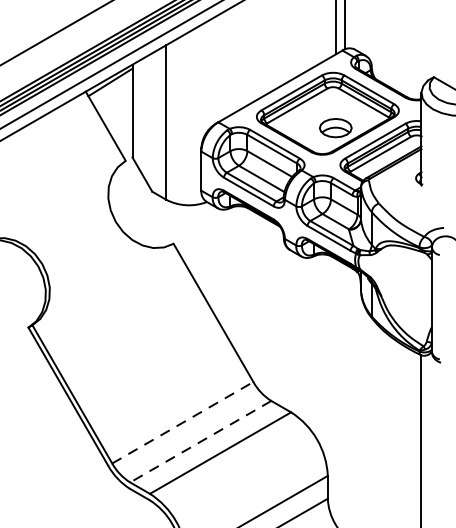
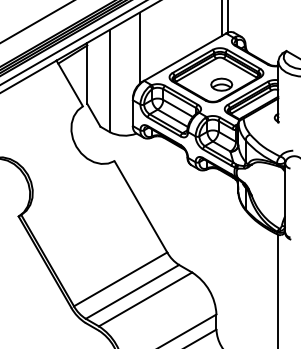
line: (211, 71) -> (139, 47), added
line: (182, 422) -> (120, 279), dashed -> solid
line: (200, 441) -> (132, 291), dashed -> solid

